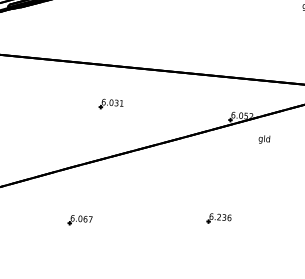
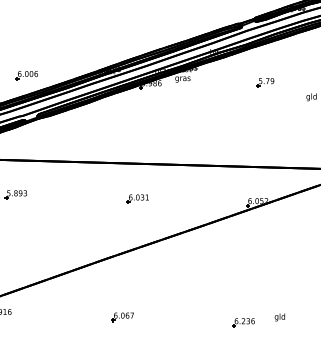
text: (263, 139) -> (279, 317), moved
part: (219, 218) -> (243, 322), moved
part: (79, 220) -> (122, 317), moved

